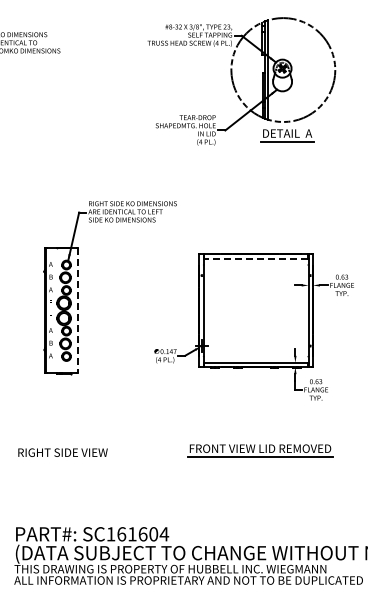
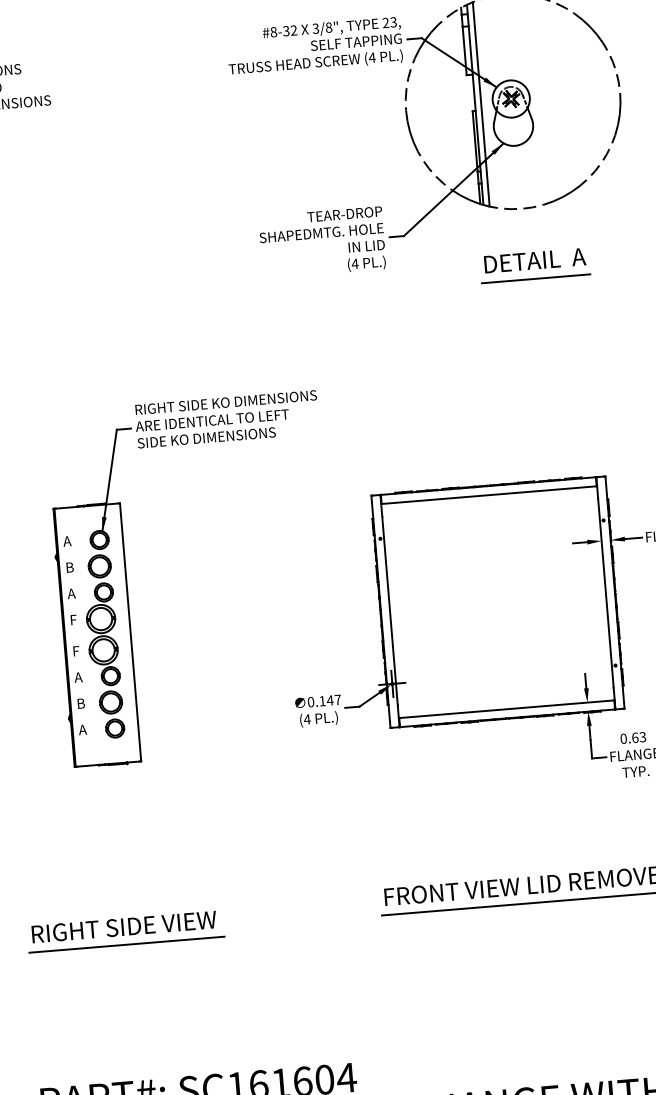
part: (287, 135) -> (535, 264), moved
line: (255, 258) -> (487, 494), dashed -> solid
line: (77, 310) -> (129, 631), dashed -> solid
line: (63, 461) -> (126, 945), added

